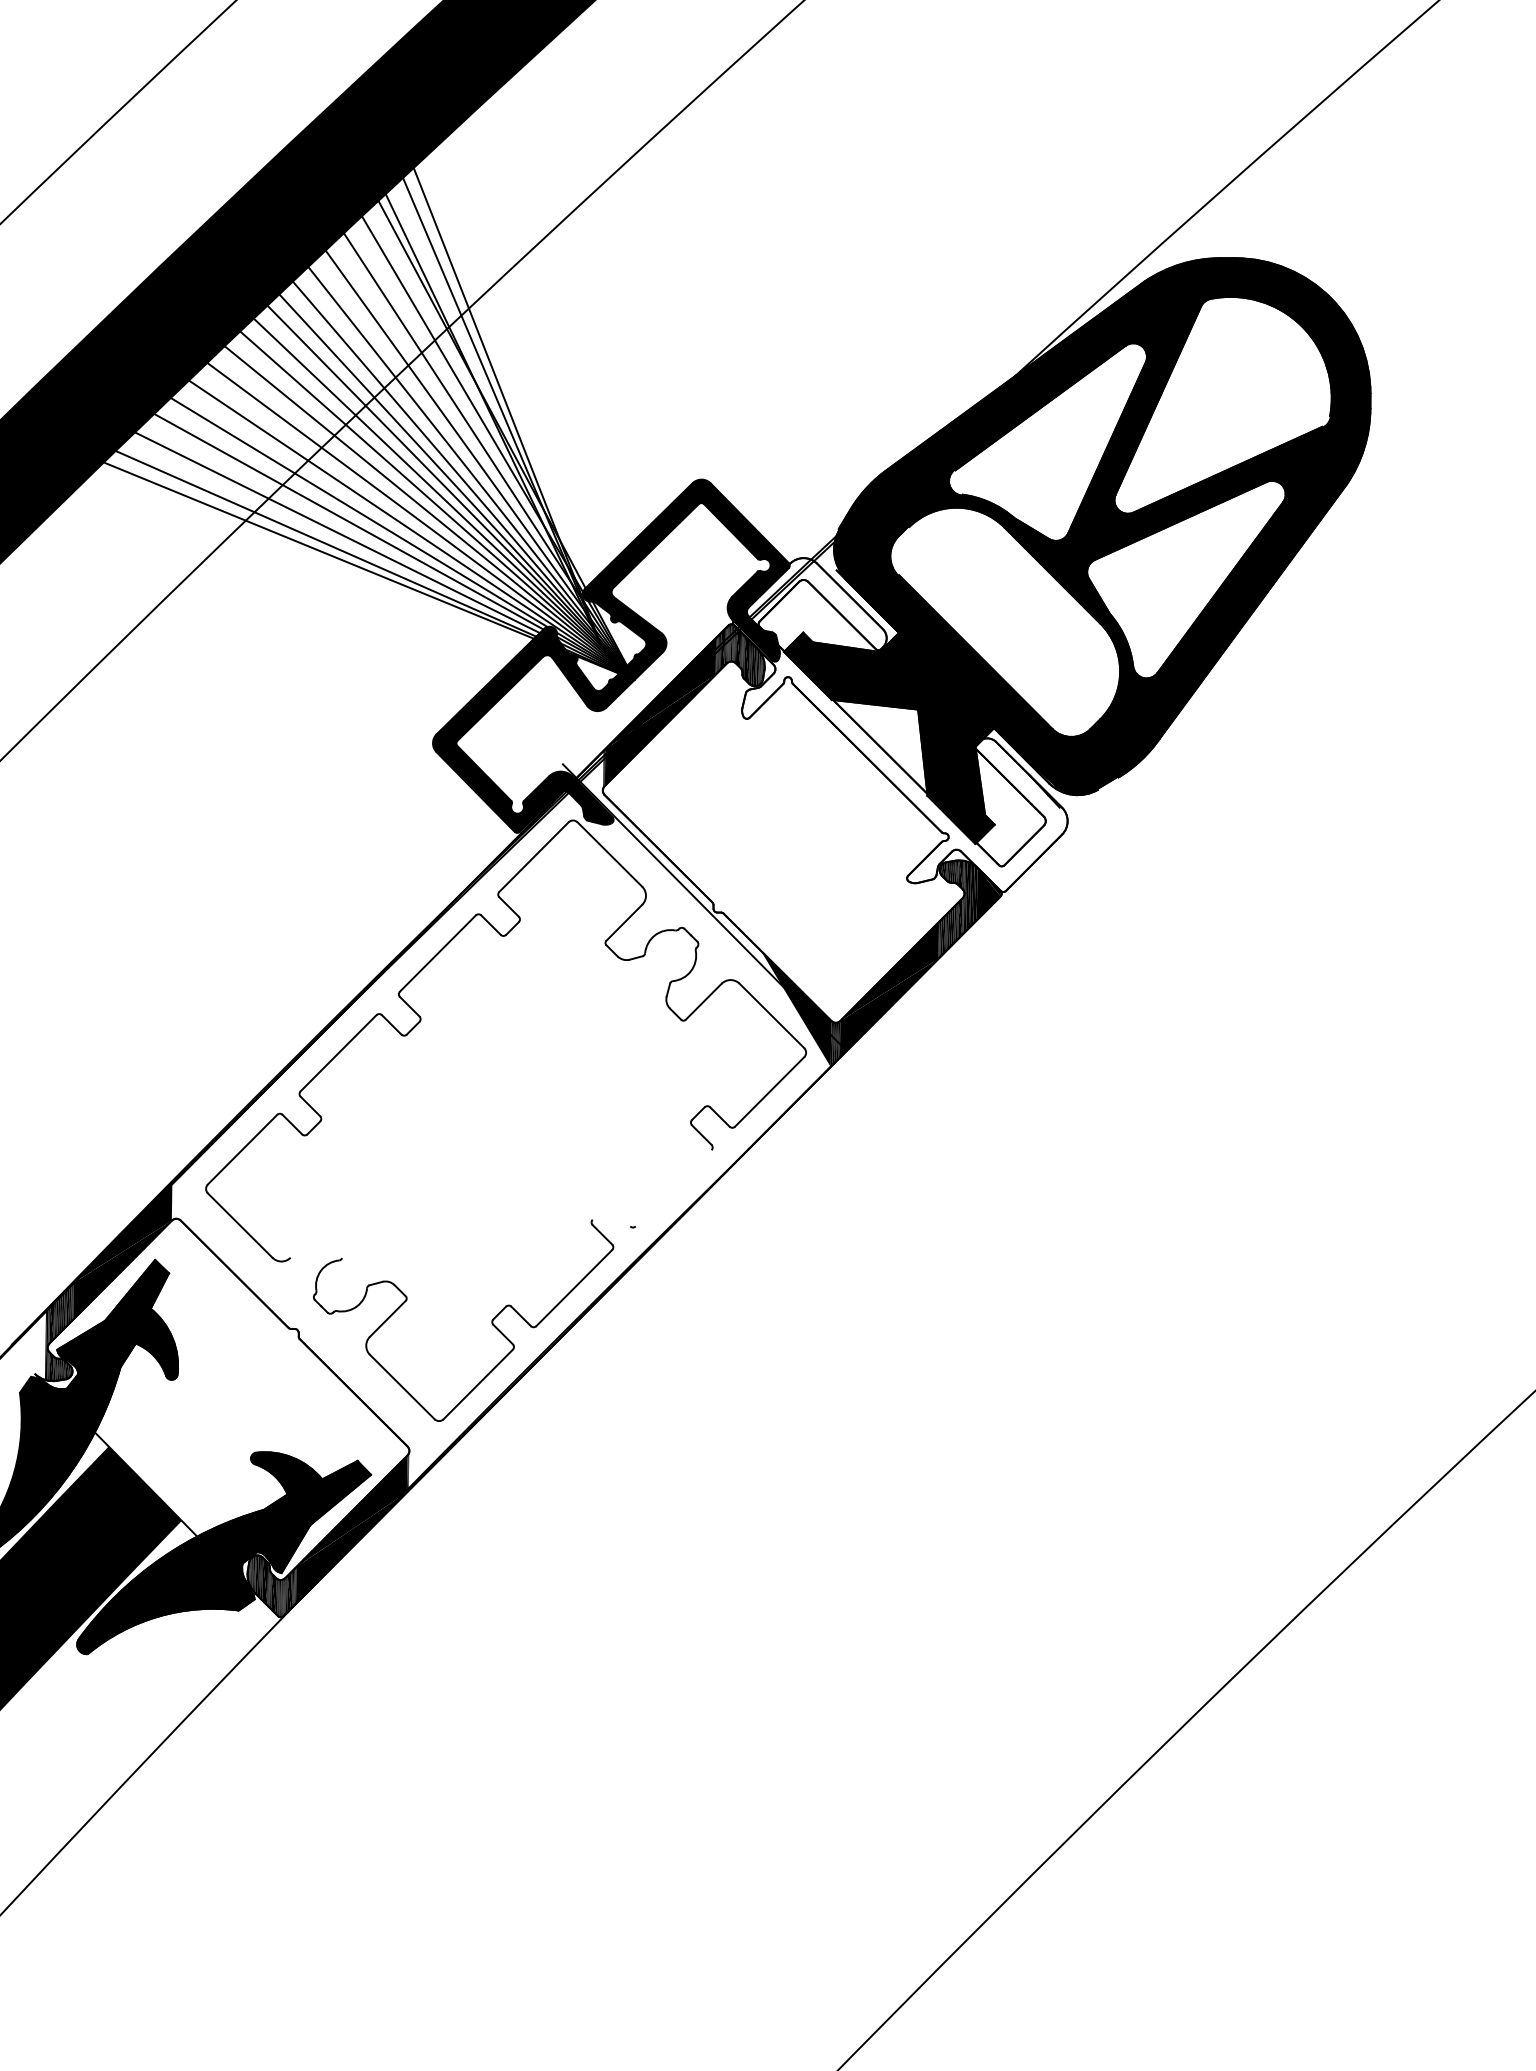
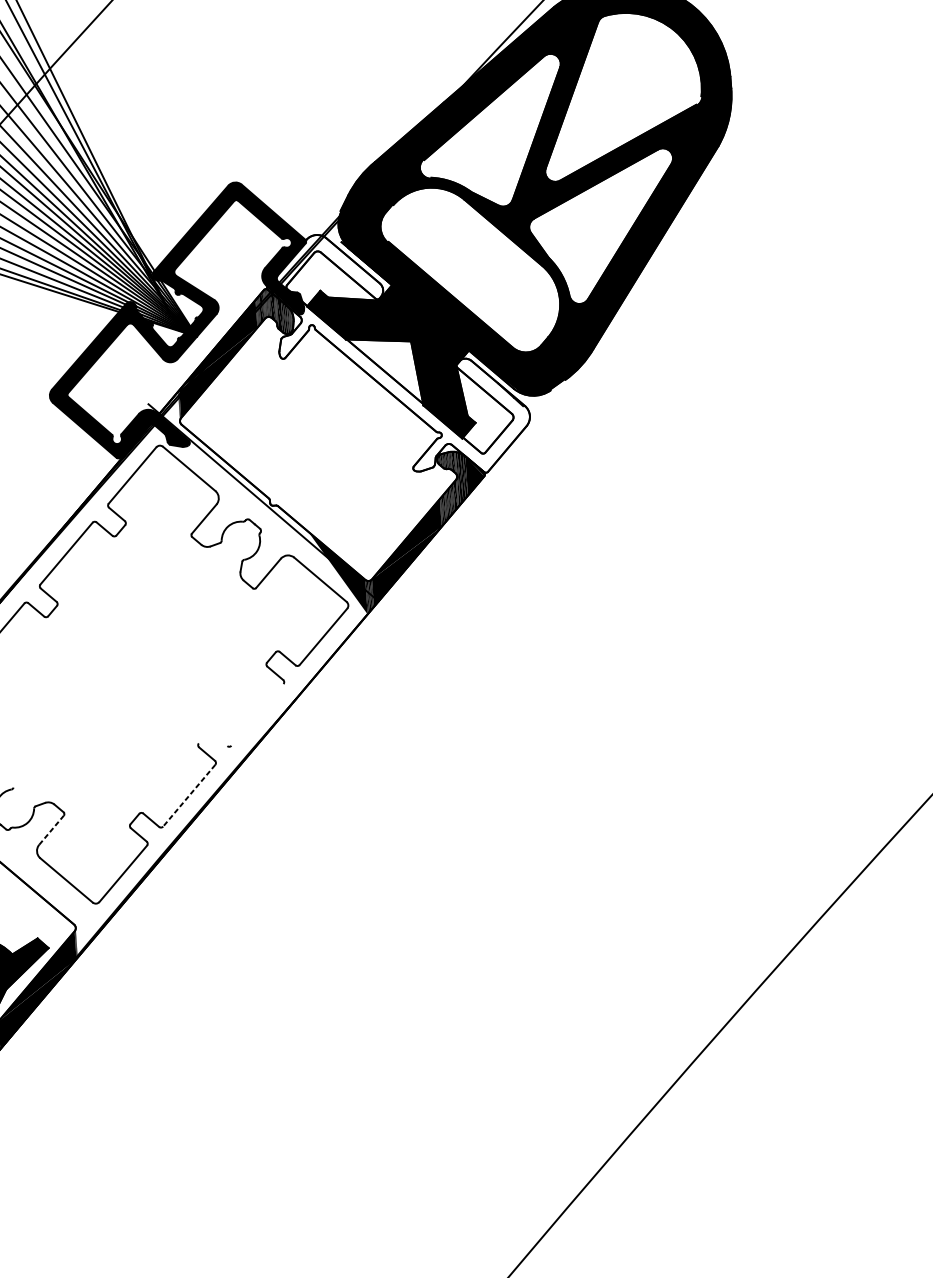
line: (574, 1288) -> (189, 796), solid -> dashed
line: (388, 1318) -> (52, 829), solid -> dashed

